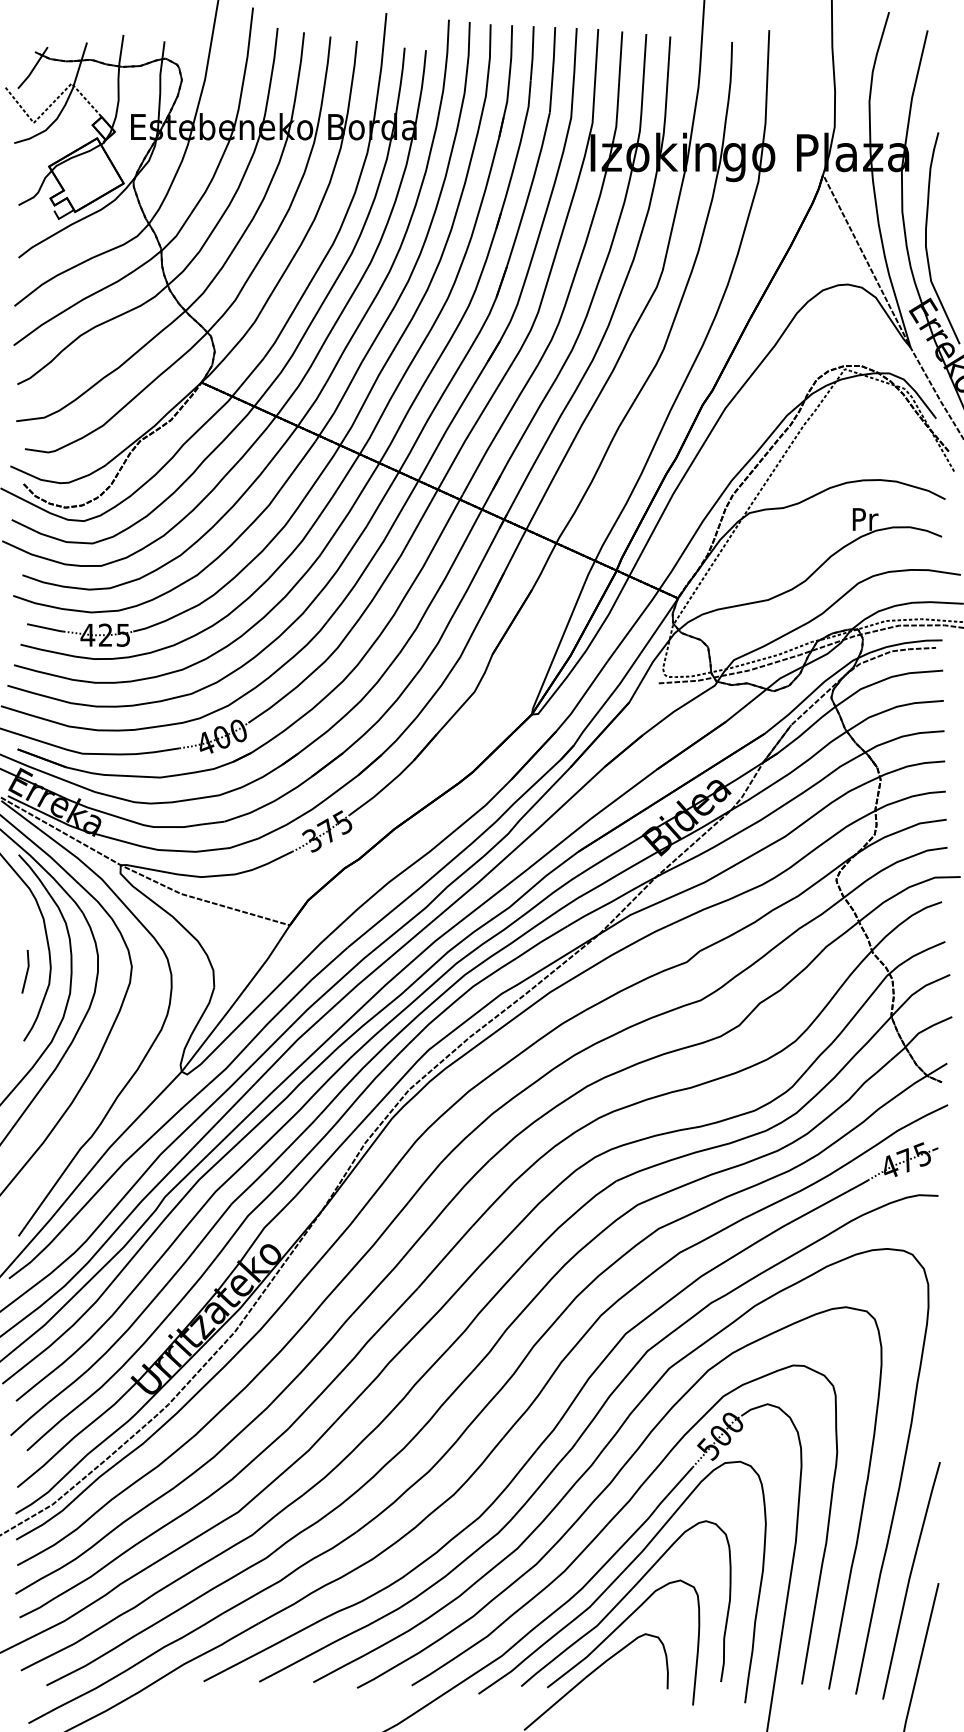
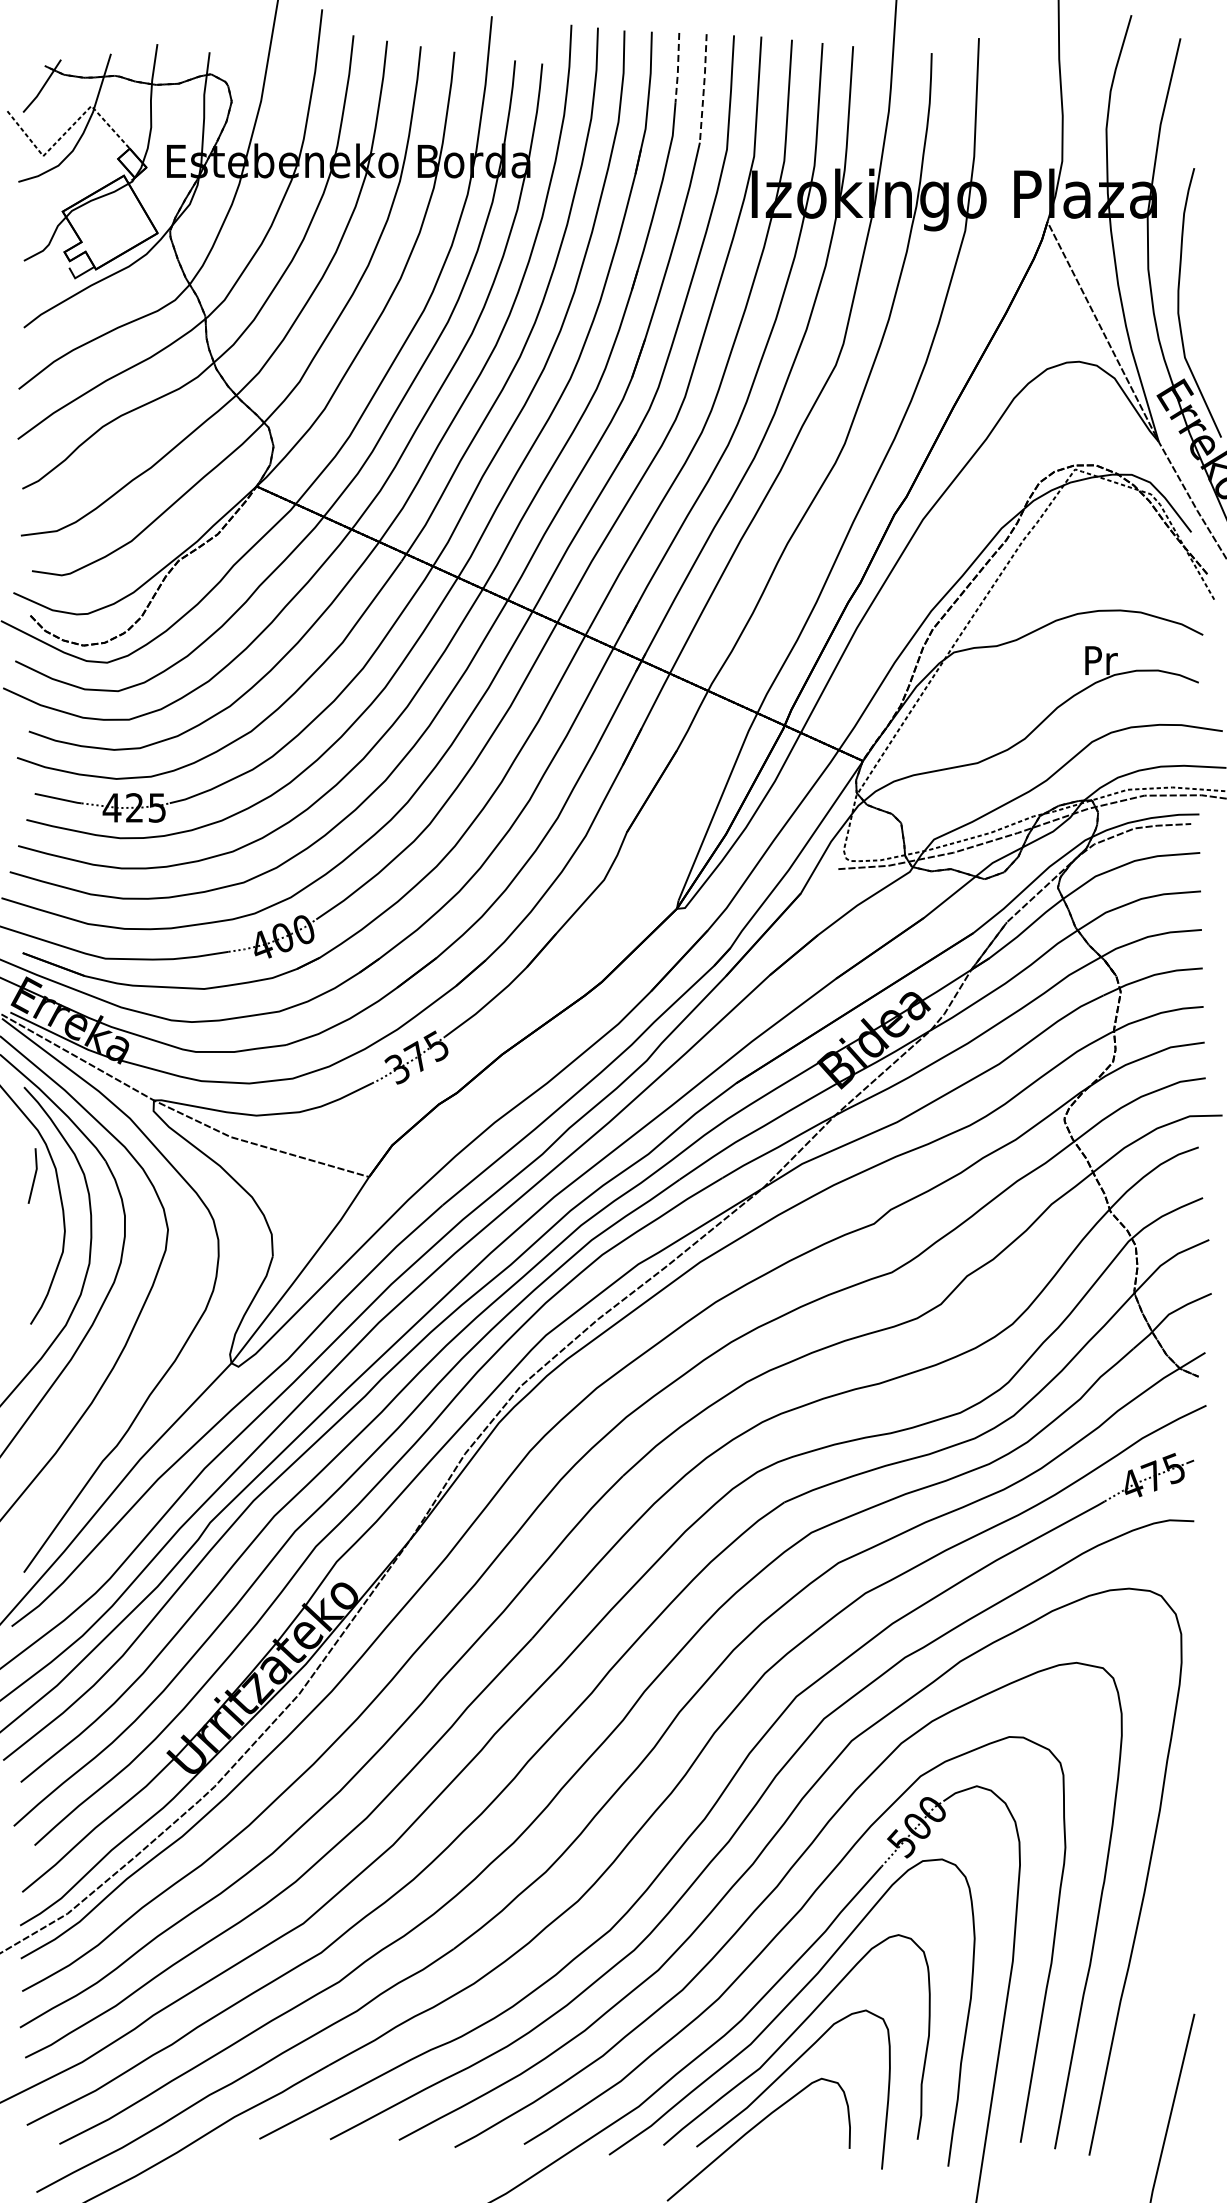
line: (533, 54) -> (678, 68), solid -> dashed
line: (552, 69) -> (703, 88), solid -> dashed
line: (26, 971) -> (34, 1175), moved
curve: (909, 1580) -> (1157, 2010), removed

